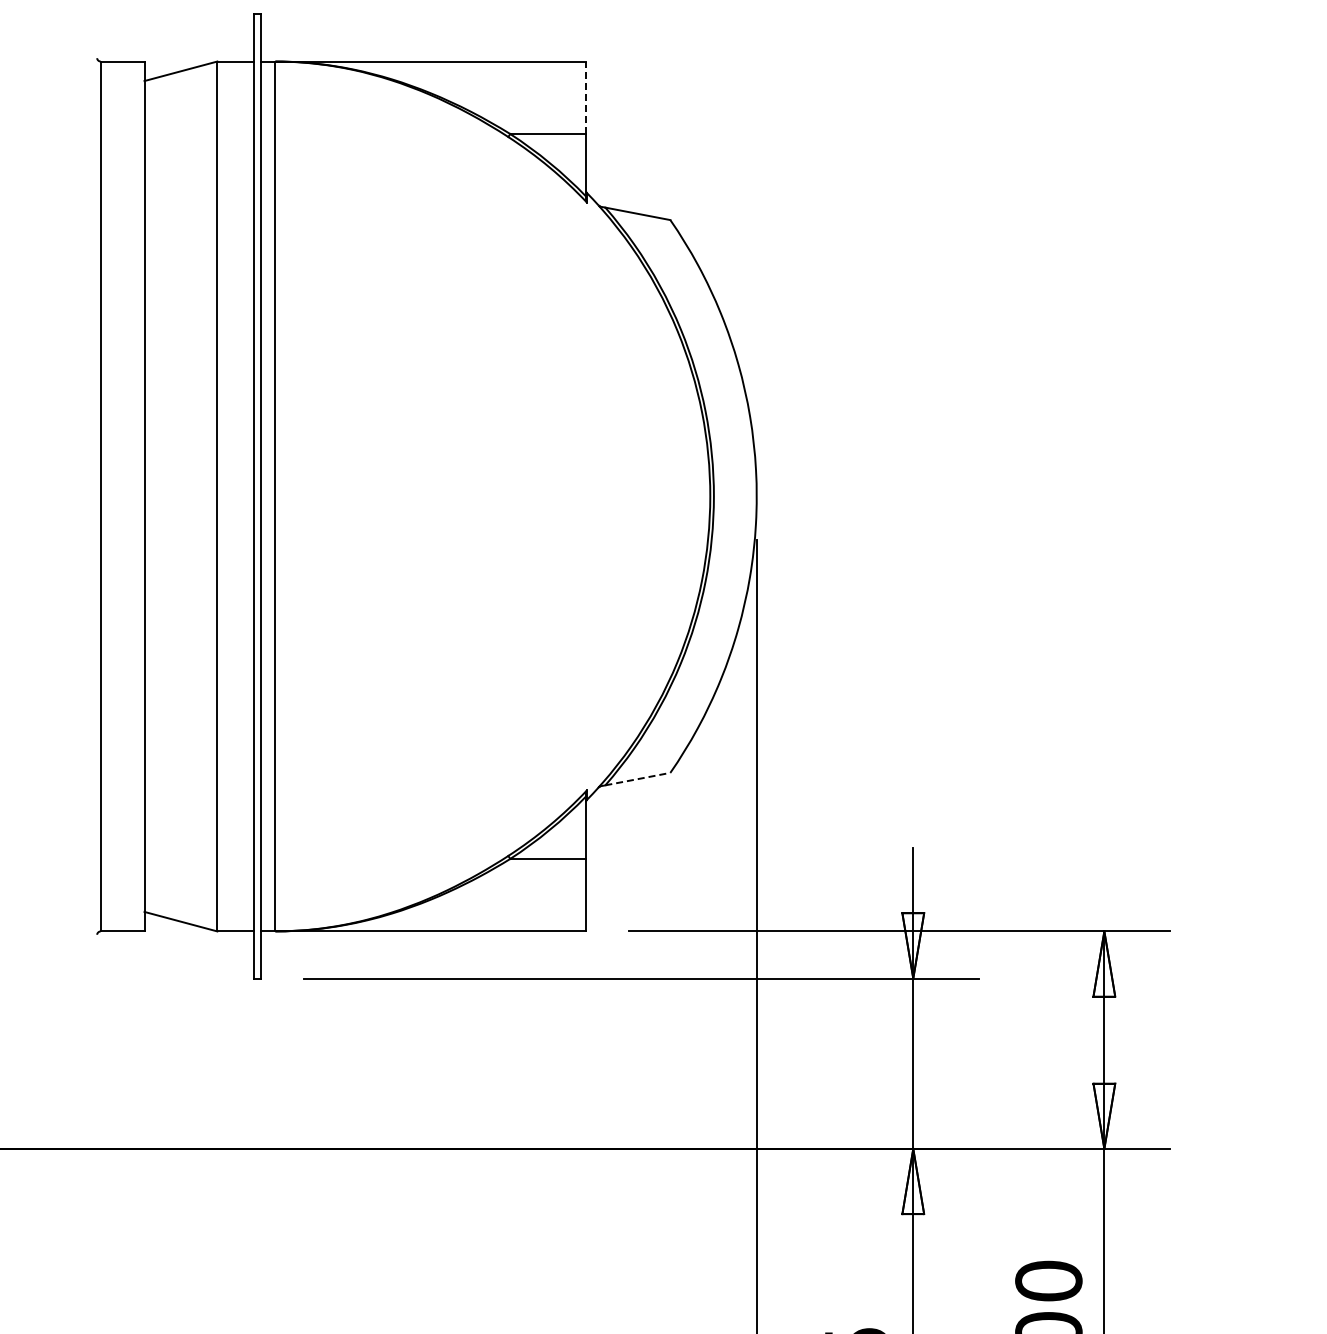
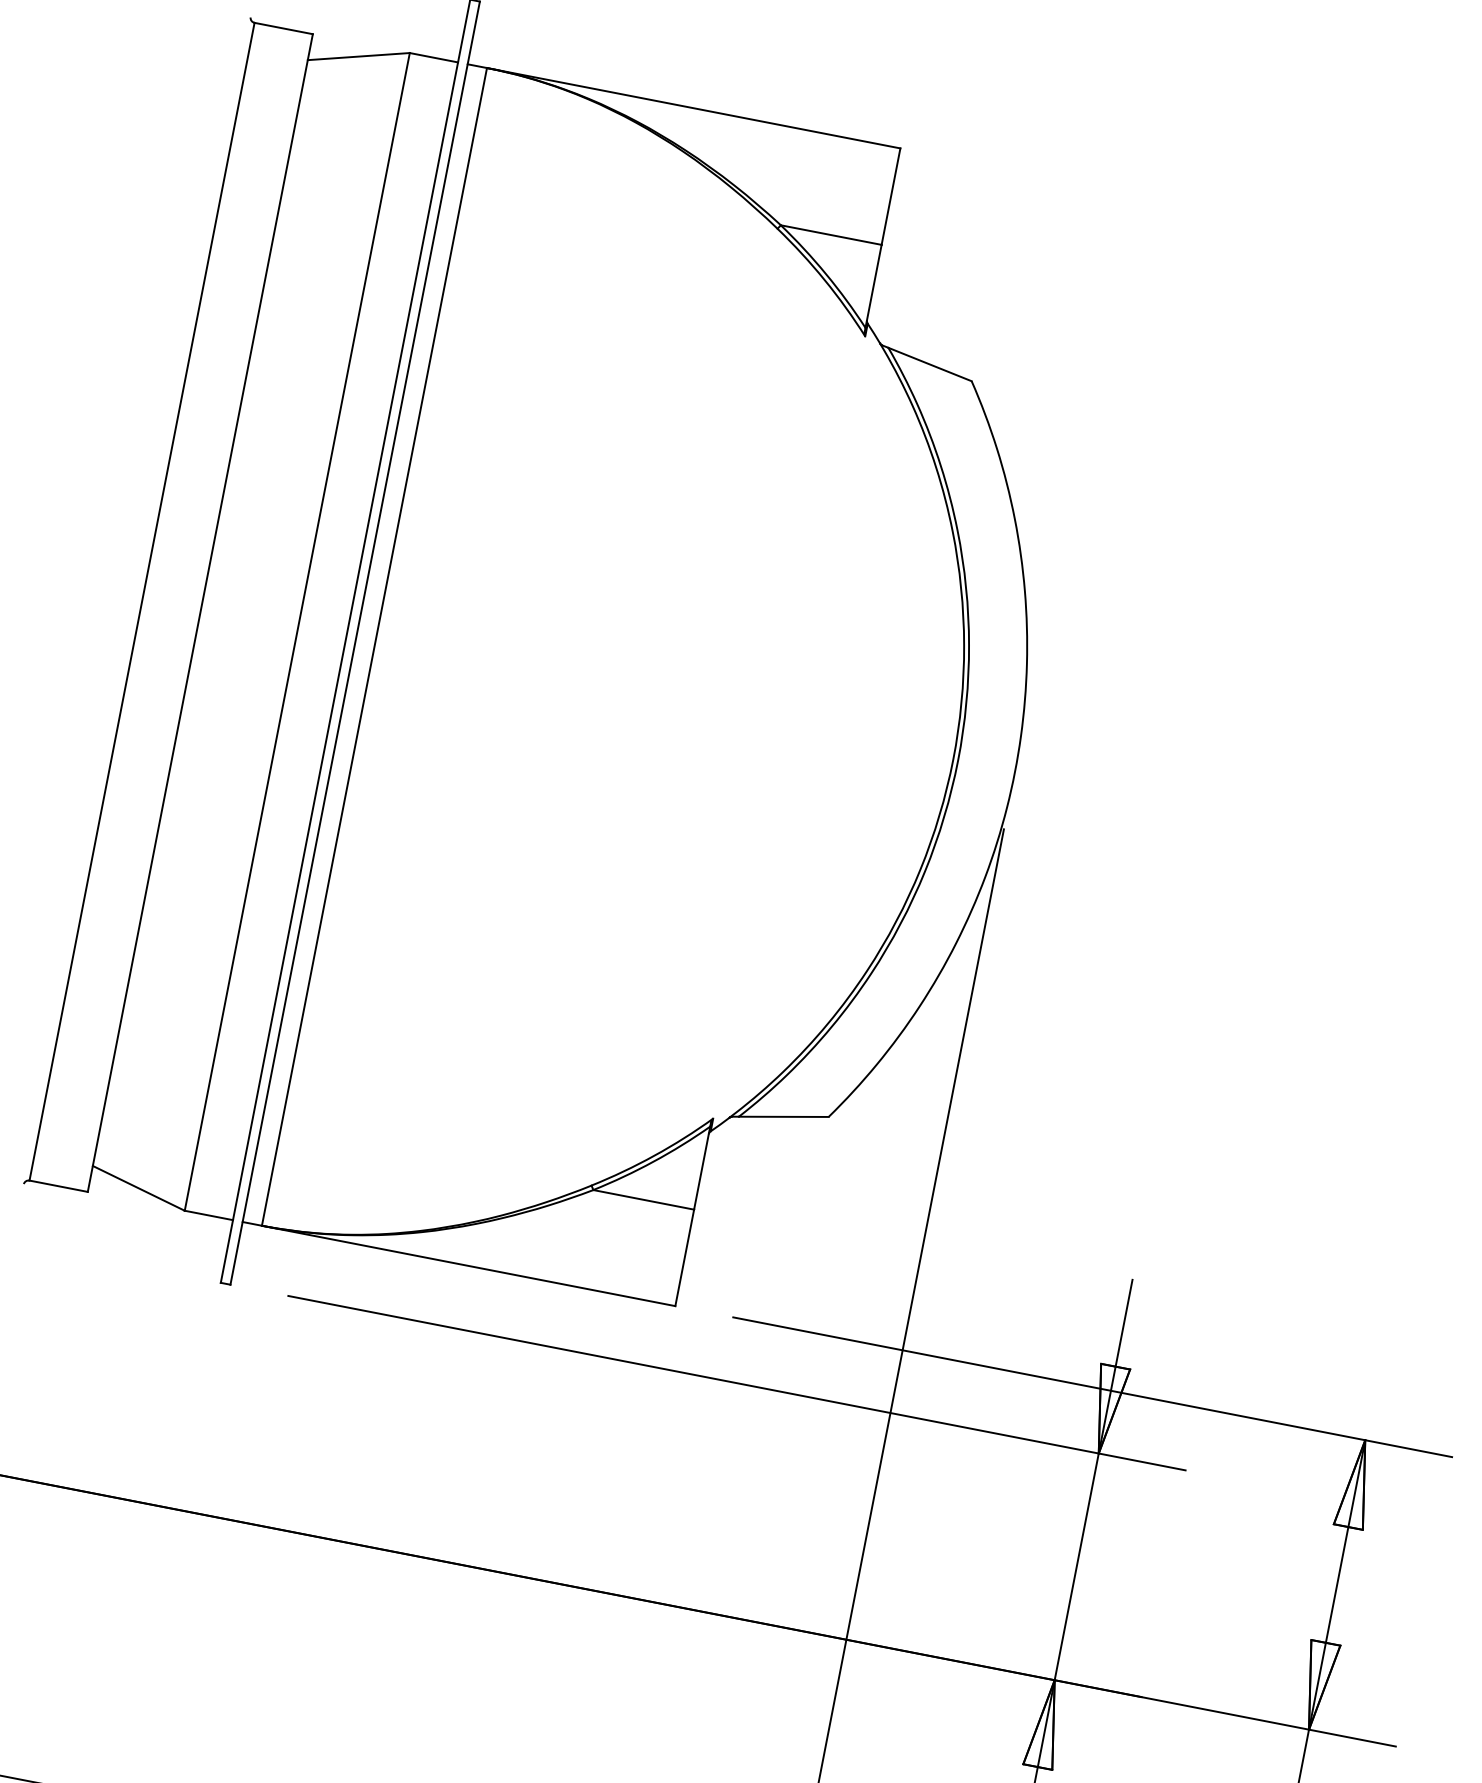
line: (585, 97) -> (890, 196), dashed -> solid
line: (638, 779) -> (784, 1117), dashed -> solid

